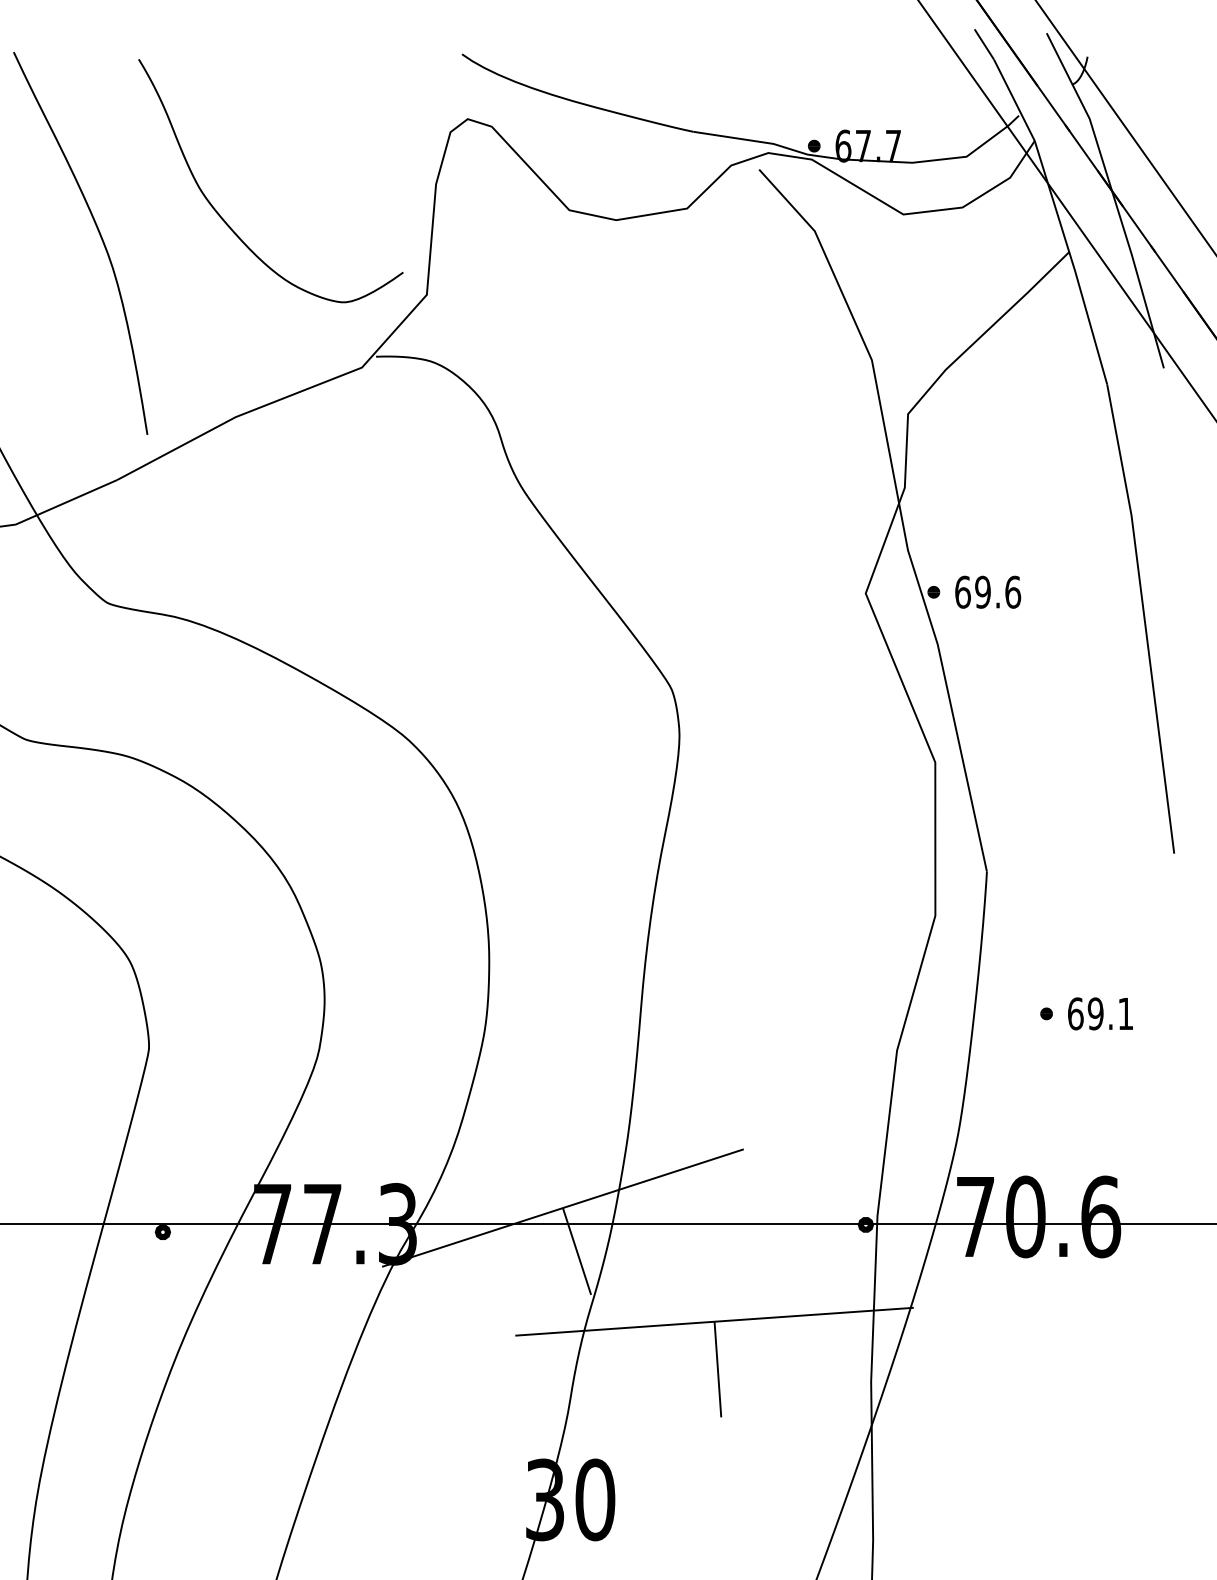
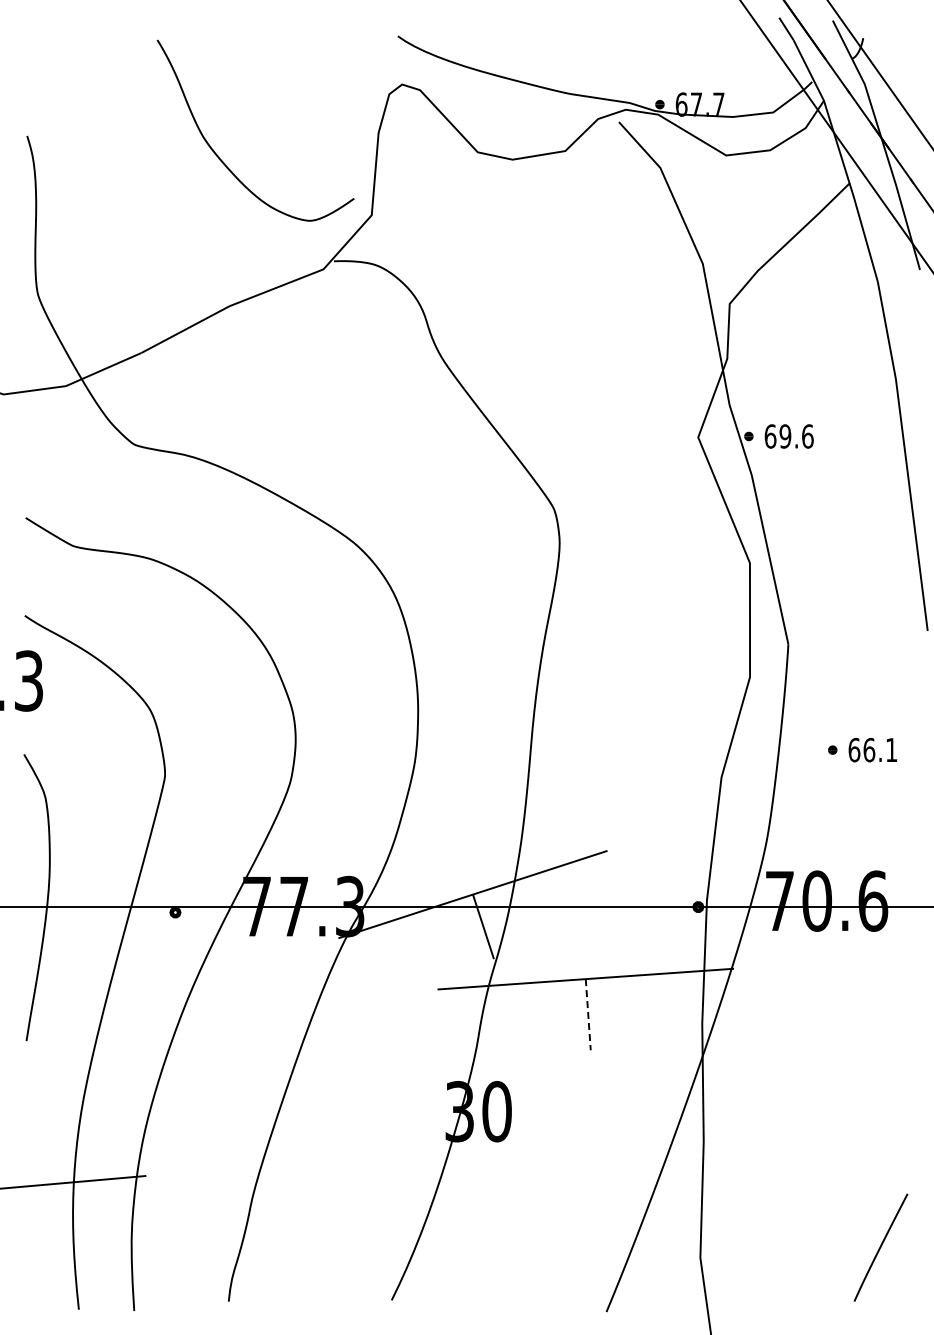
curve: (98, 234) -> (127, 170), removed
text: (1095, 1013) -> (869, 749), 69.1 -> 66.1
line: (718, 1369) -> (588, 1014), solid -> dashed

